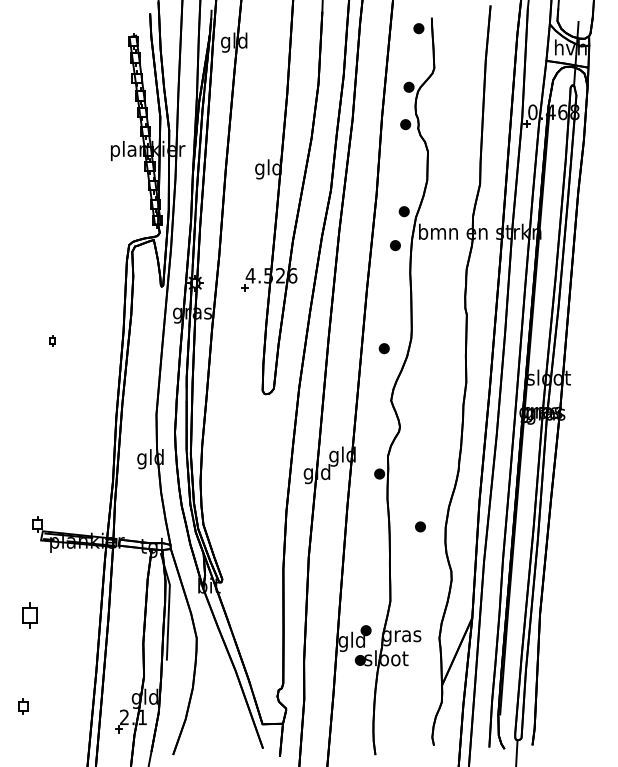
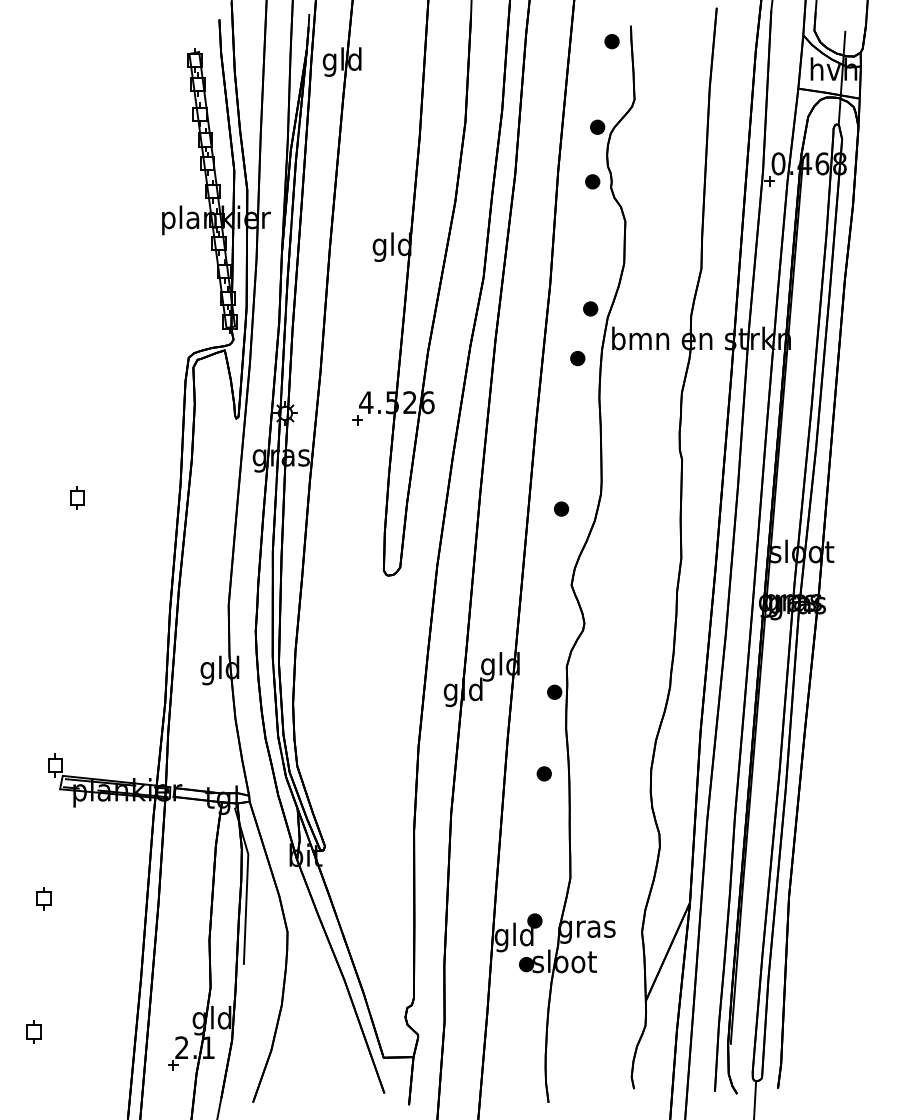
part: (52, 340) -> (76, 497), size x1.67
part: (420, 526) -> (544, 773), moved
part: (29, 615) -> (43, 898), size x0.62

